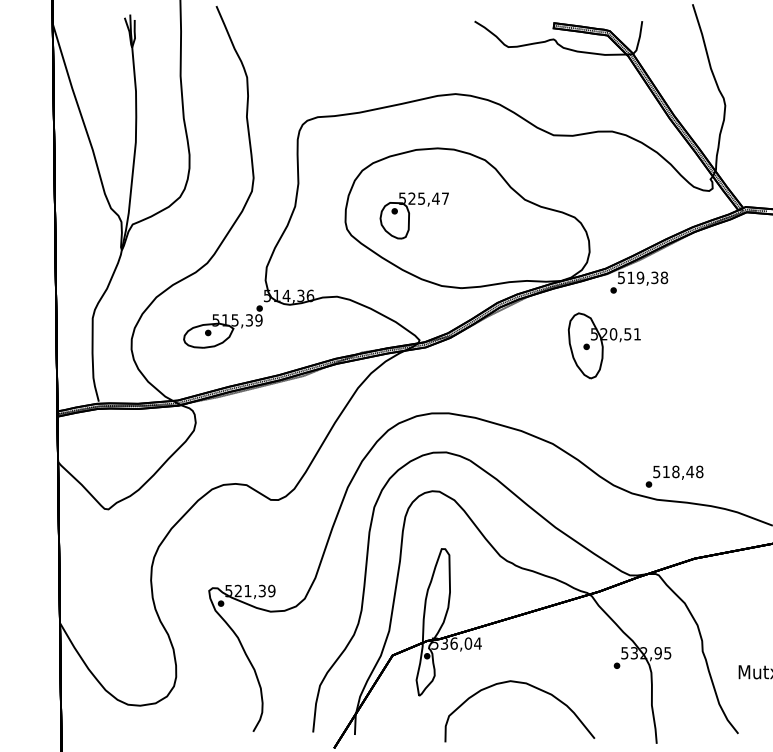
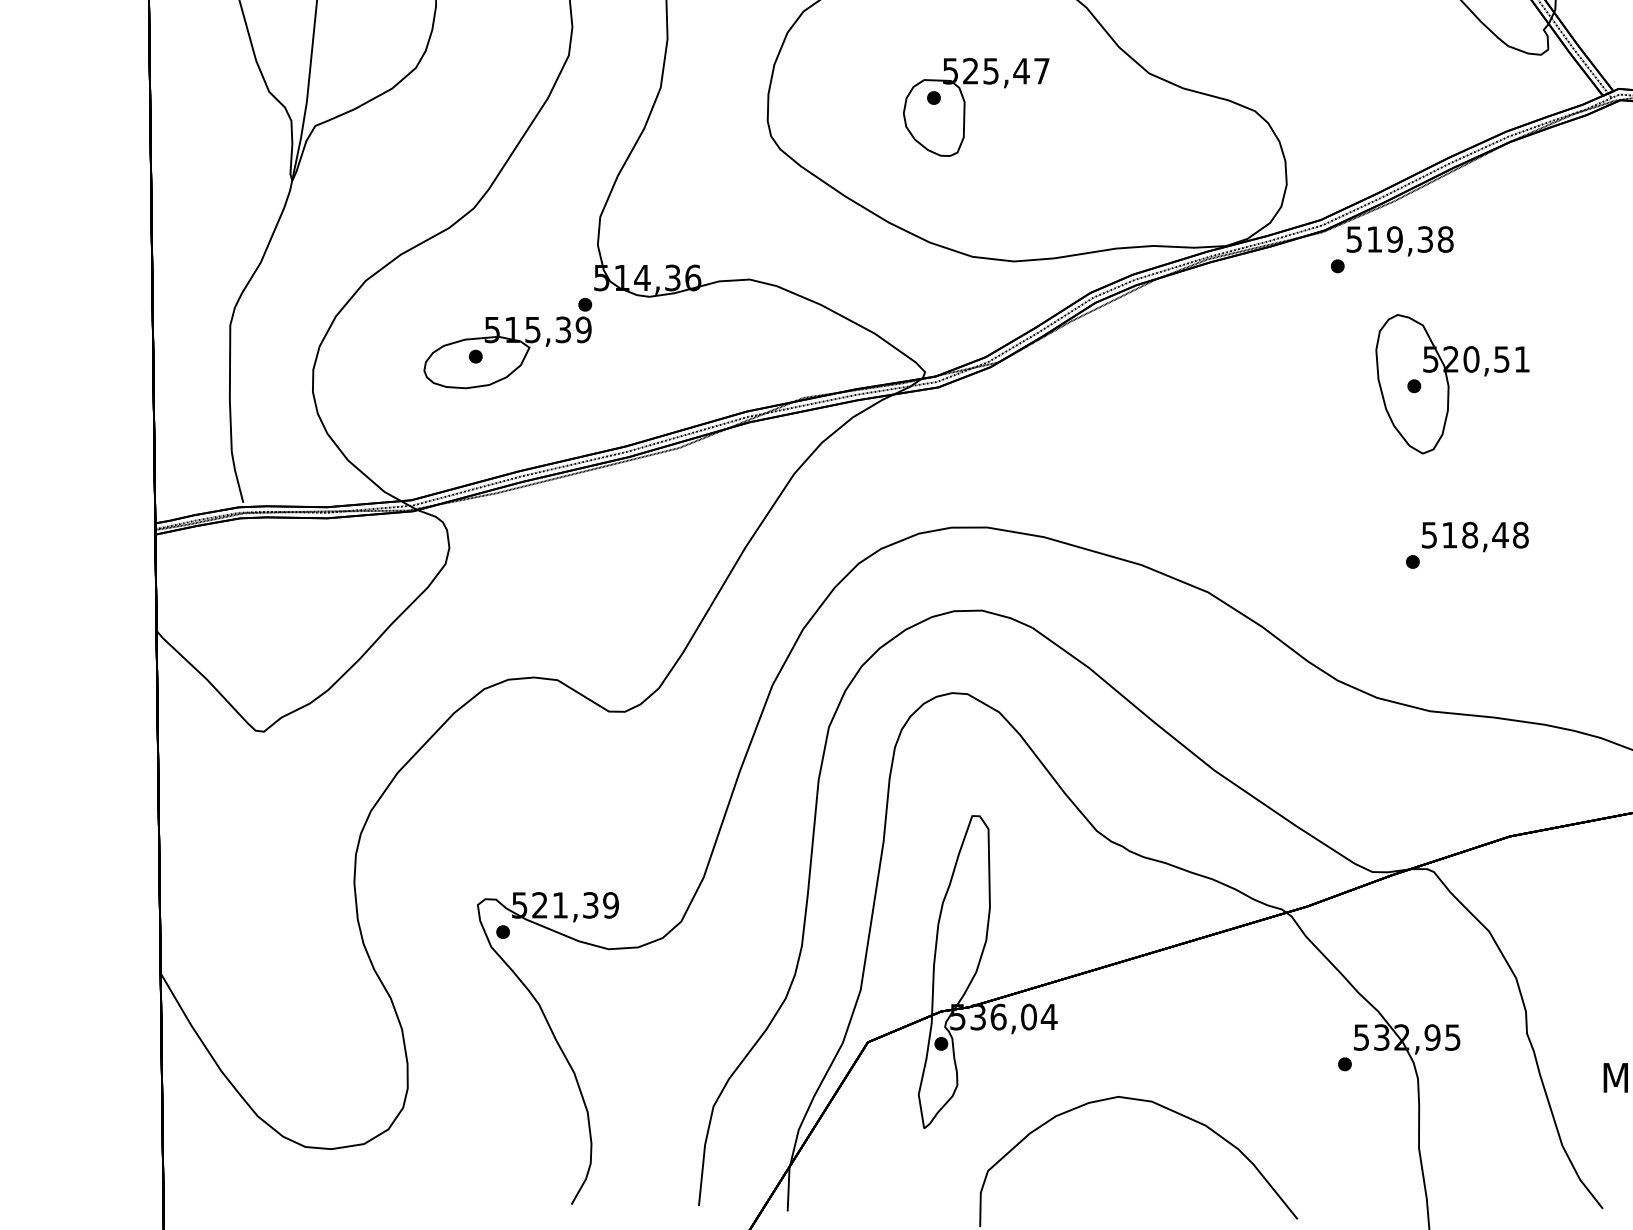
part: (413, 215) -> (973, 106), moved
part: (604, 345) -> (1452, 383), moved
text: (674, 476) -> (1467, 544), moved

